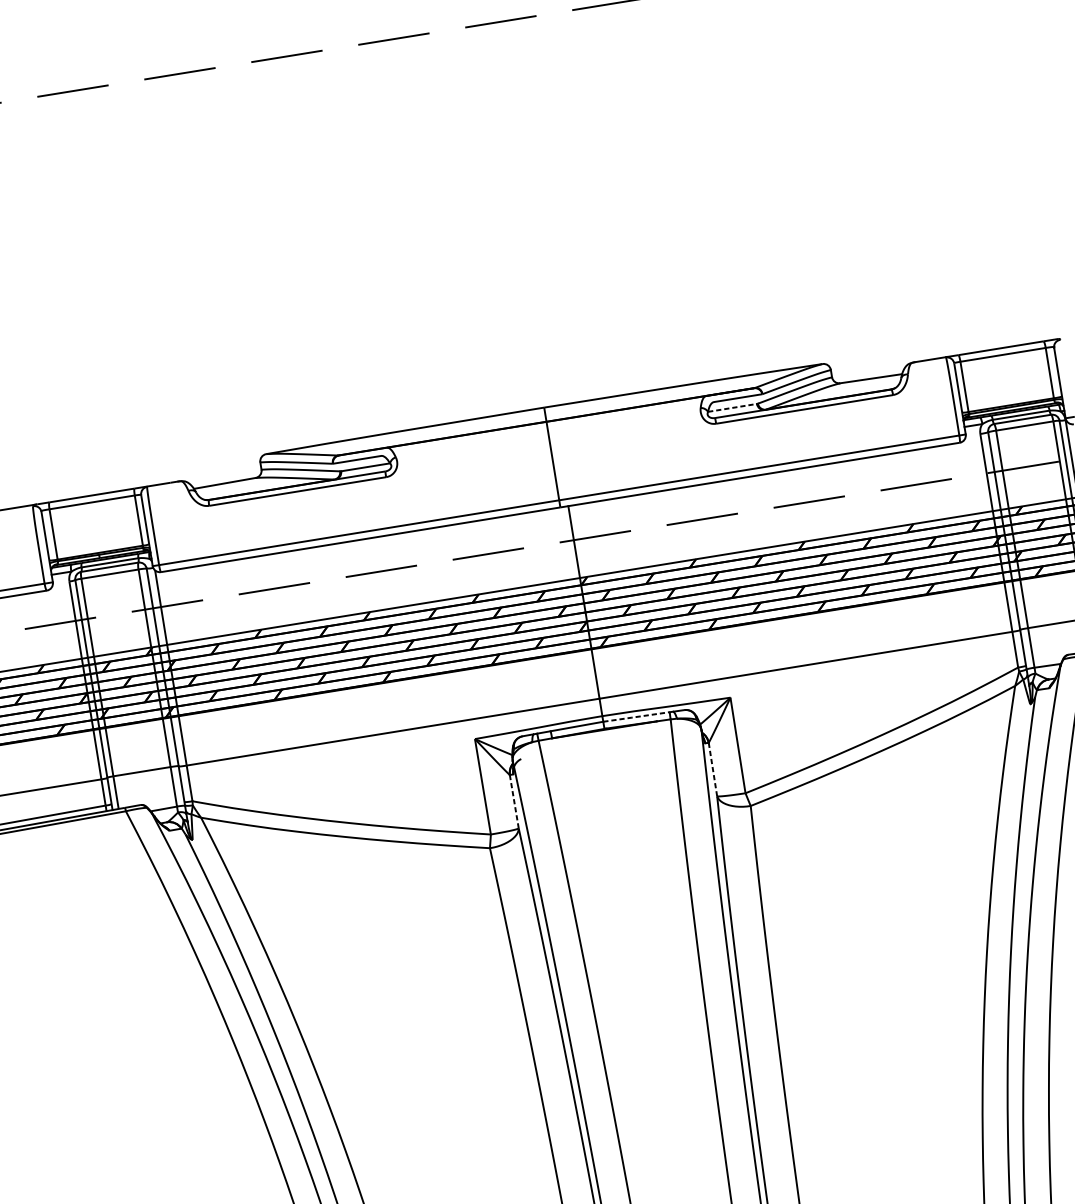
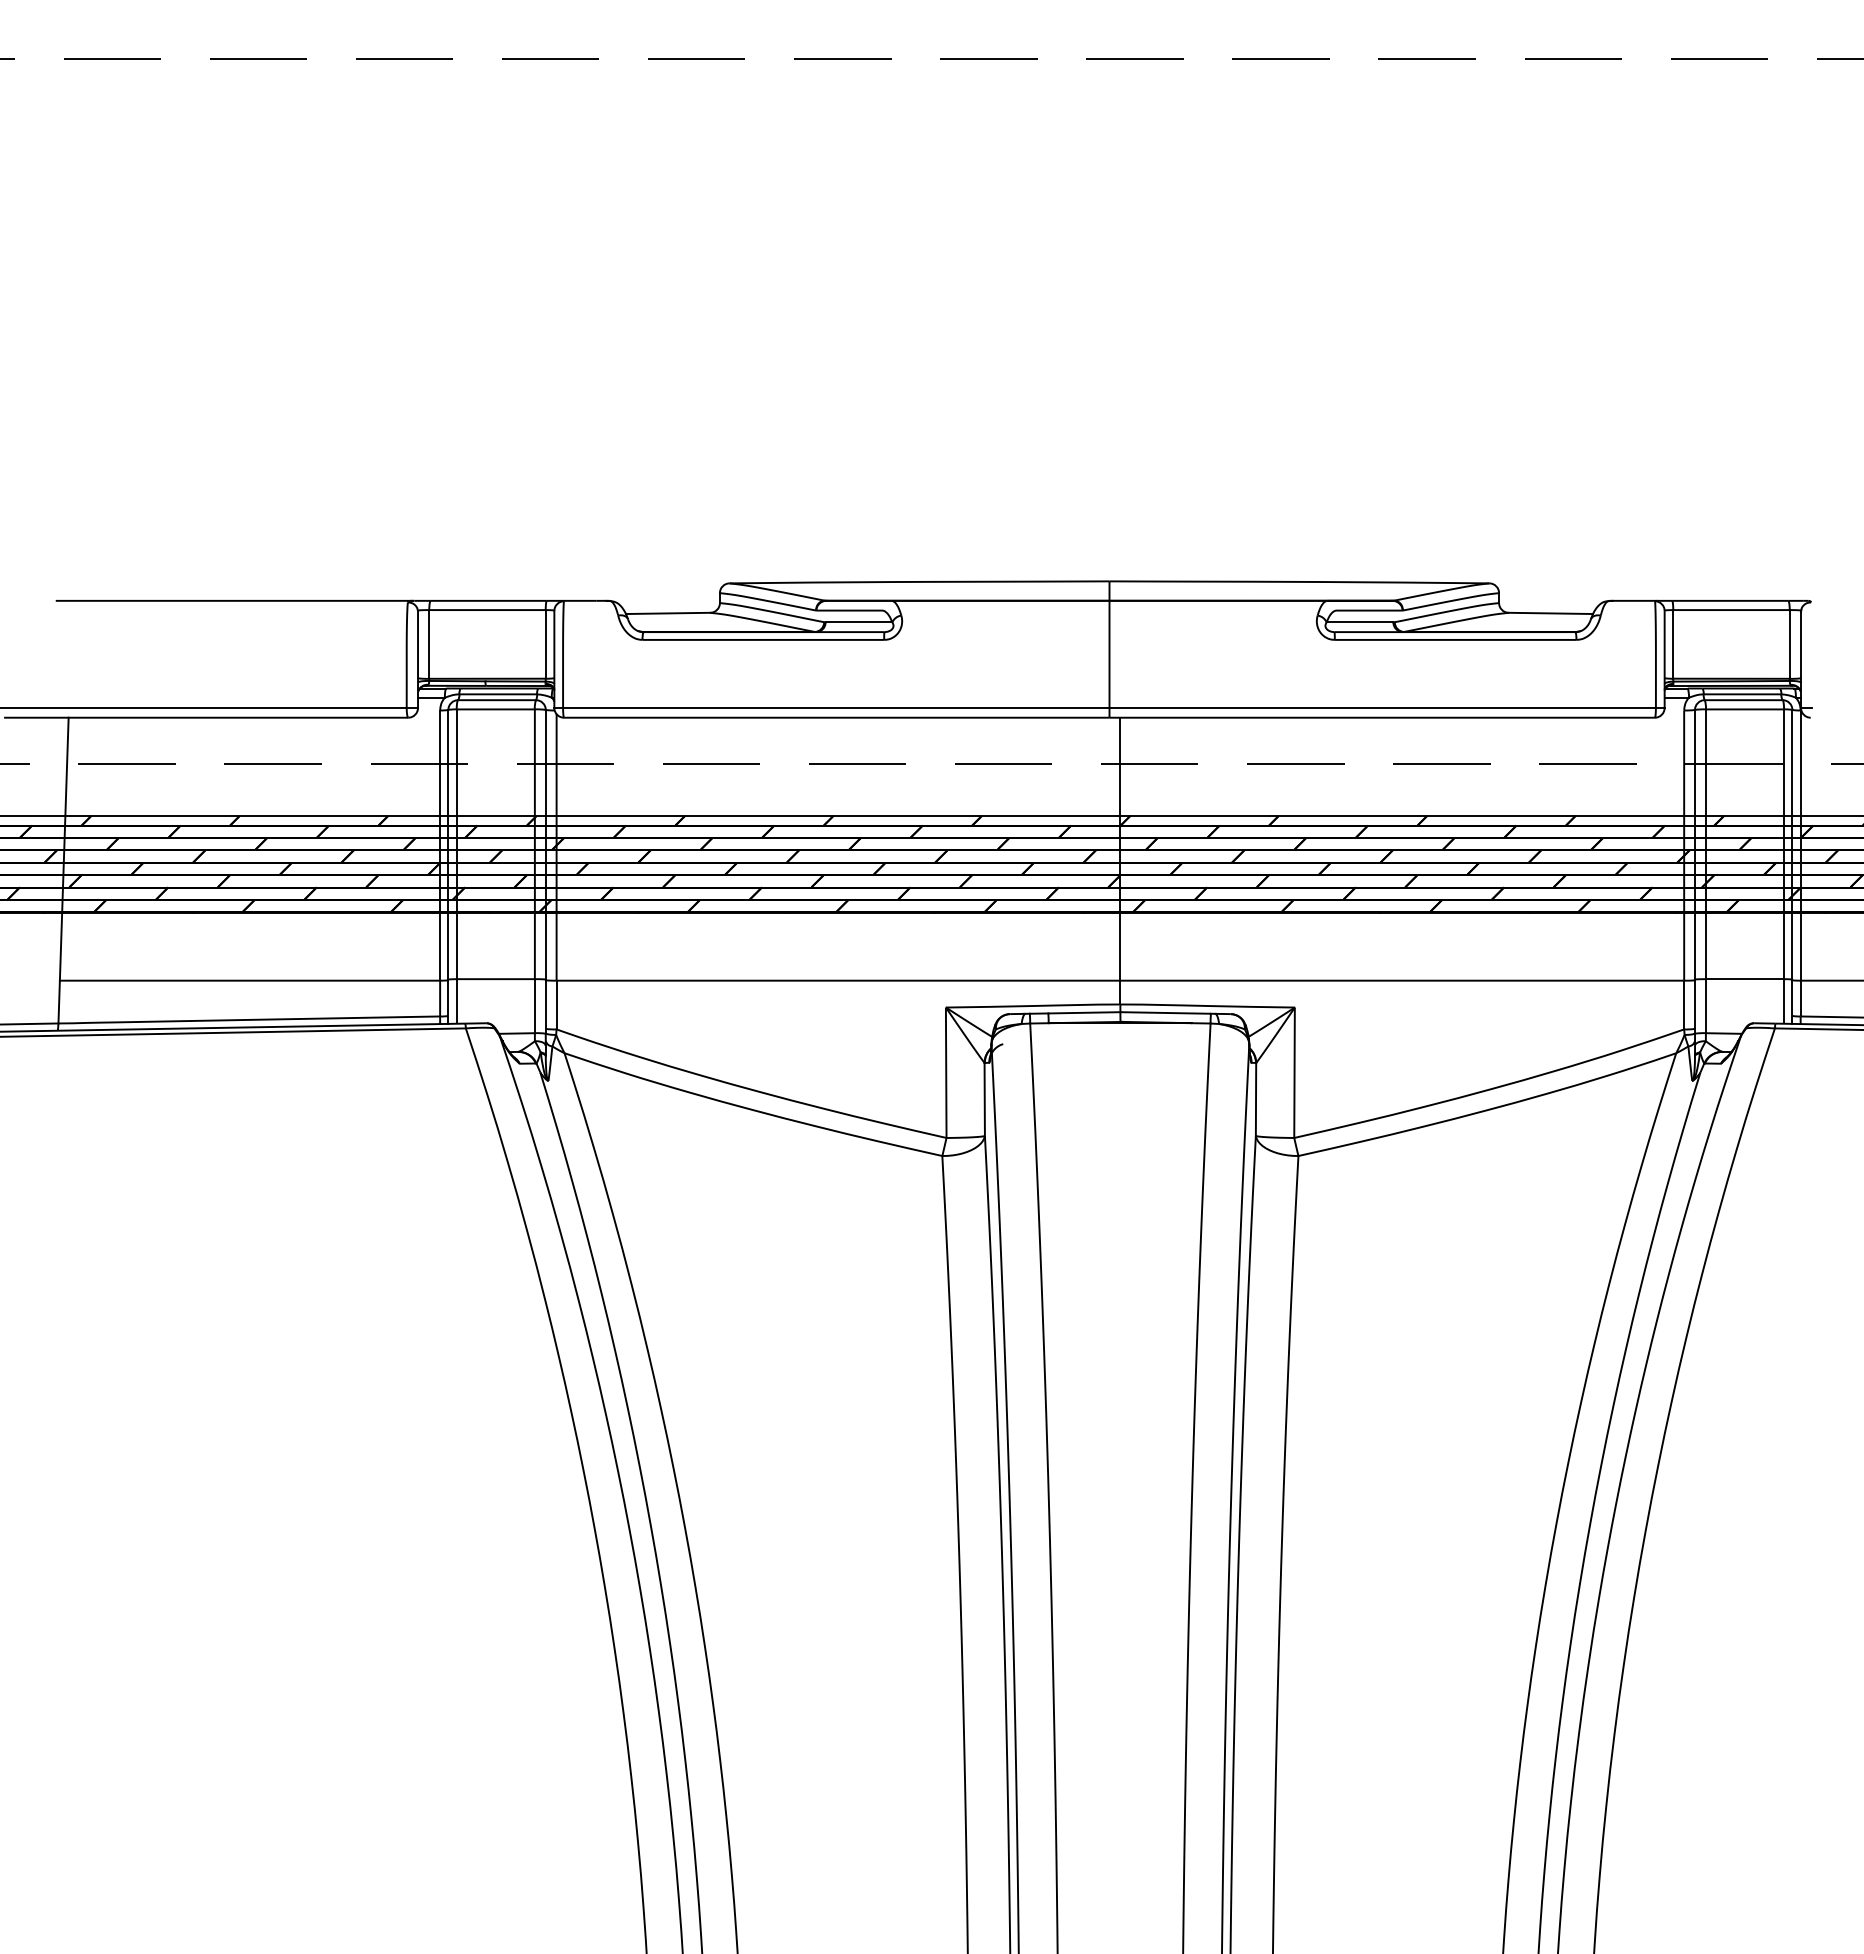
line: (732, 407) -> (1360, 622), dashed -> solid
line: (636, 716) -> (1165, 1012), dashed -> solid
line: (713, 769) -> (1256, 1099), dashed -> solid
line: (514, 801) -> (984, 1099), dashed -> solid

